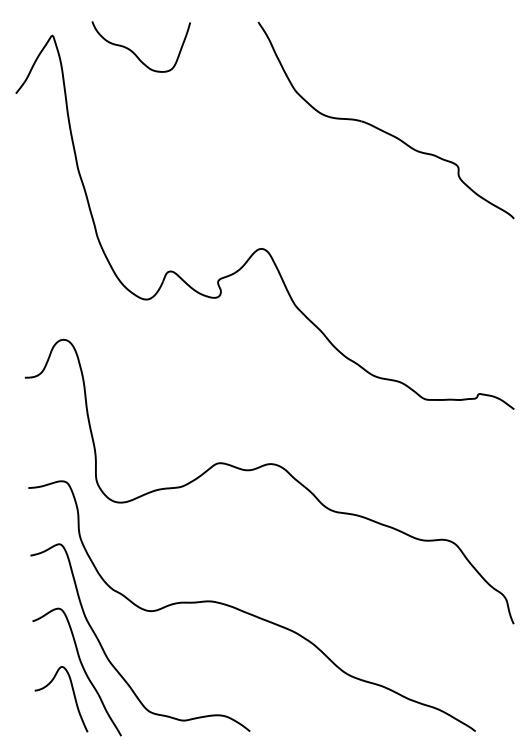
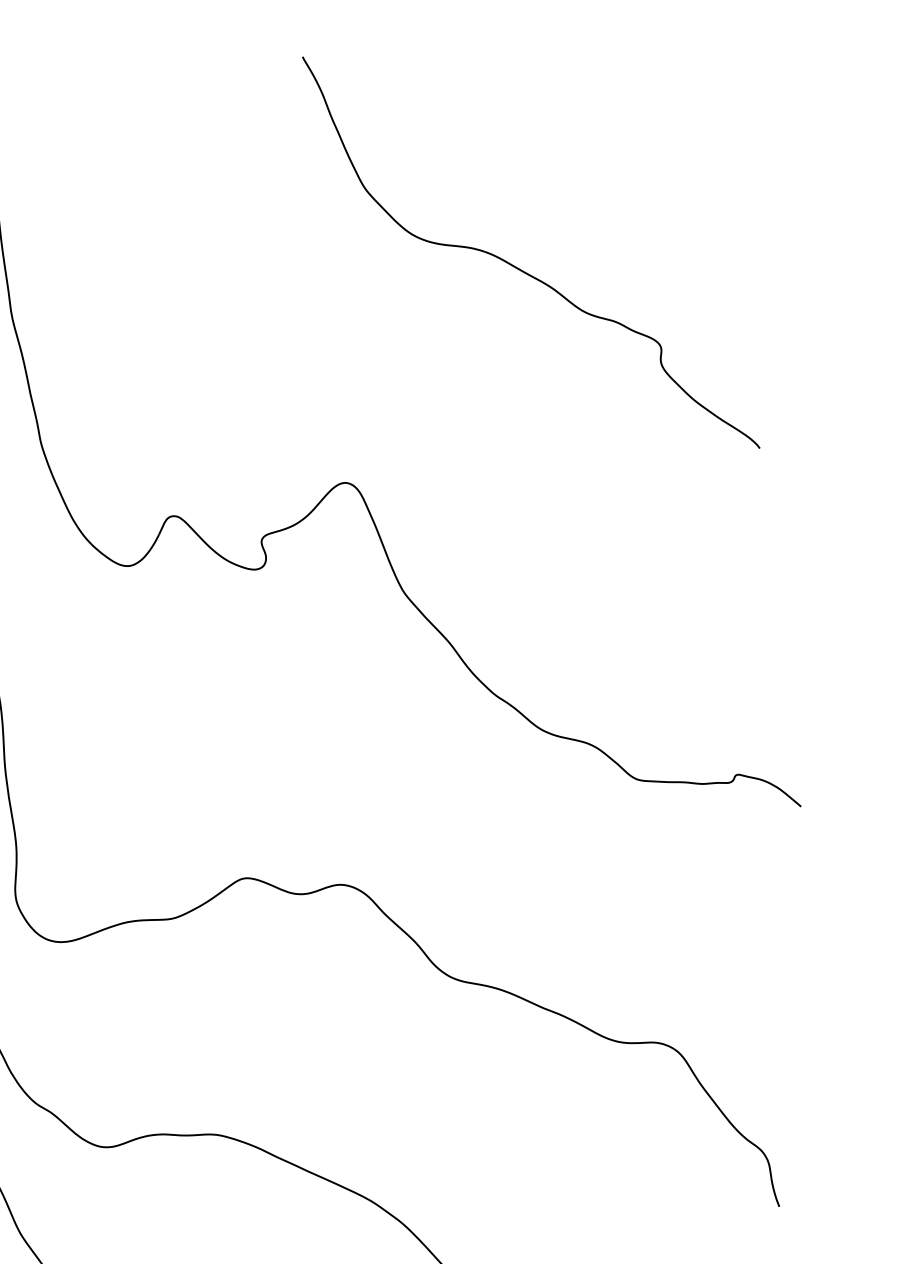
curve: (134, 52) -> (128, 104), removed
part: (380, 128) -> (519, 267), moved

